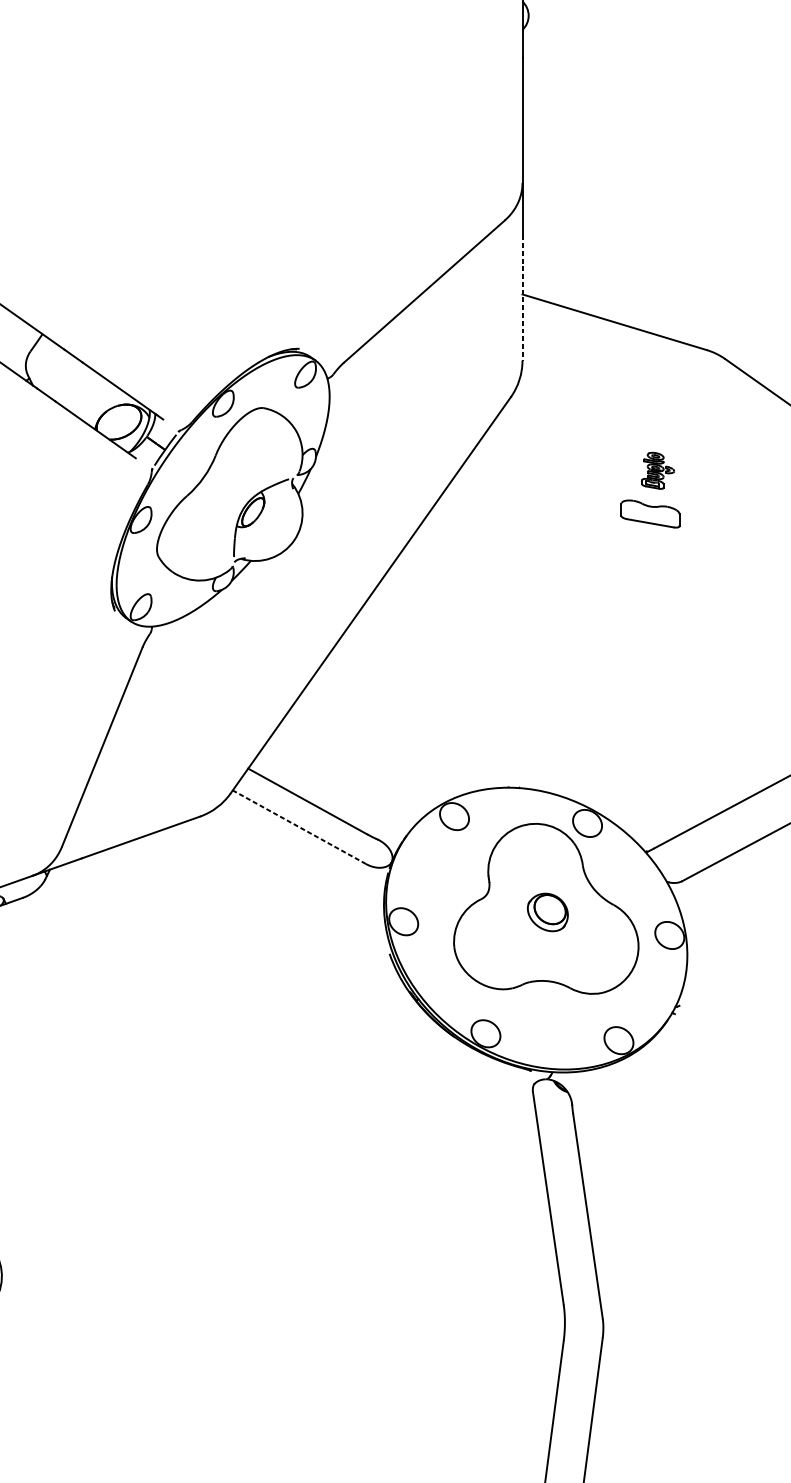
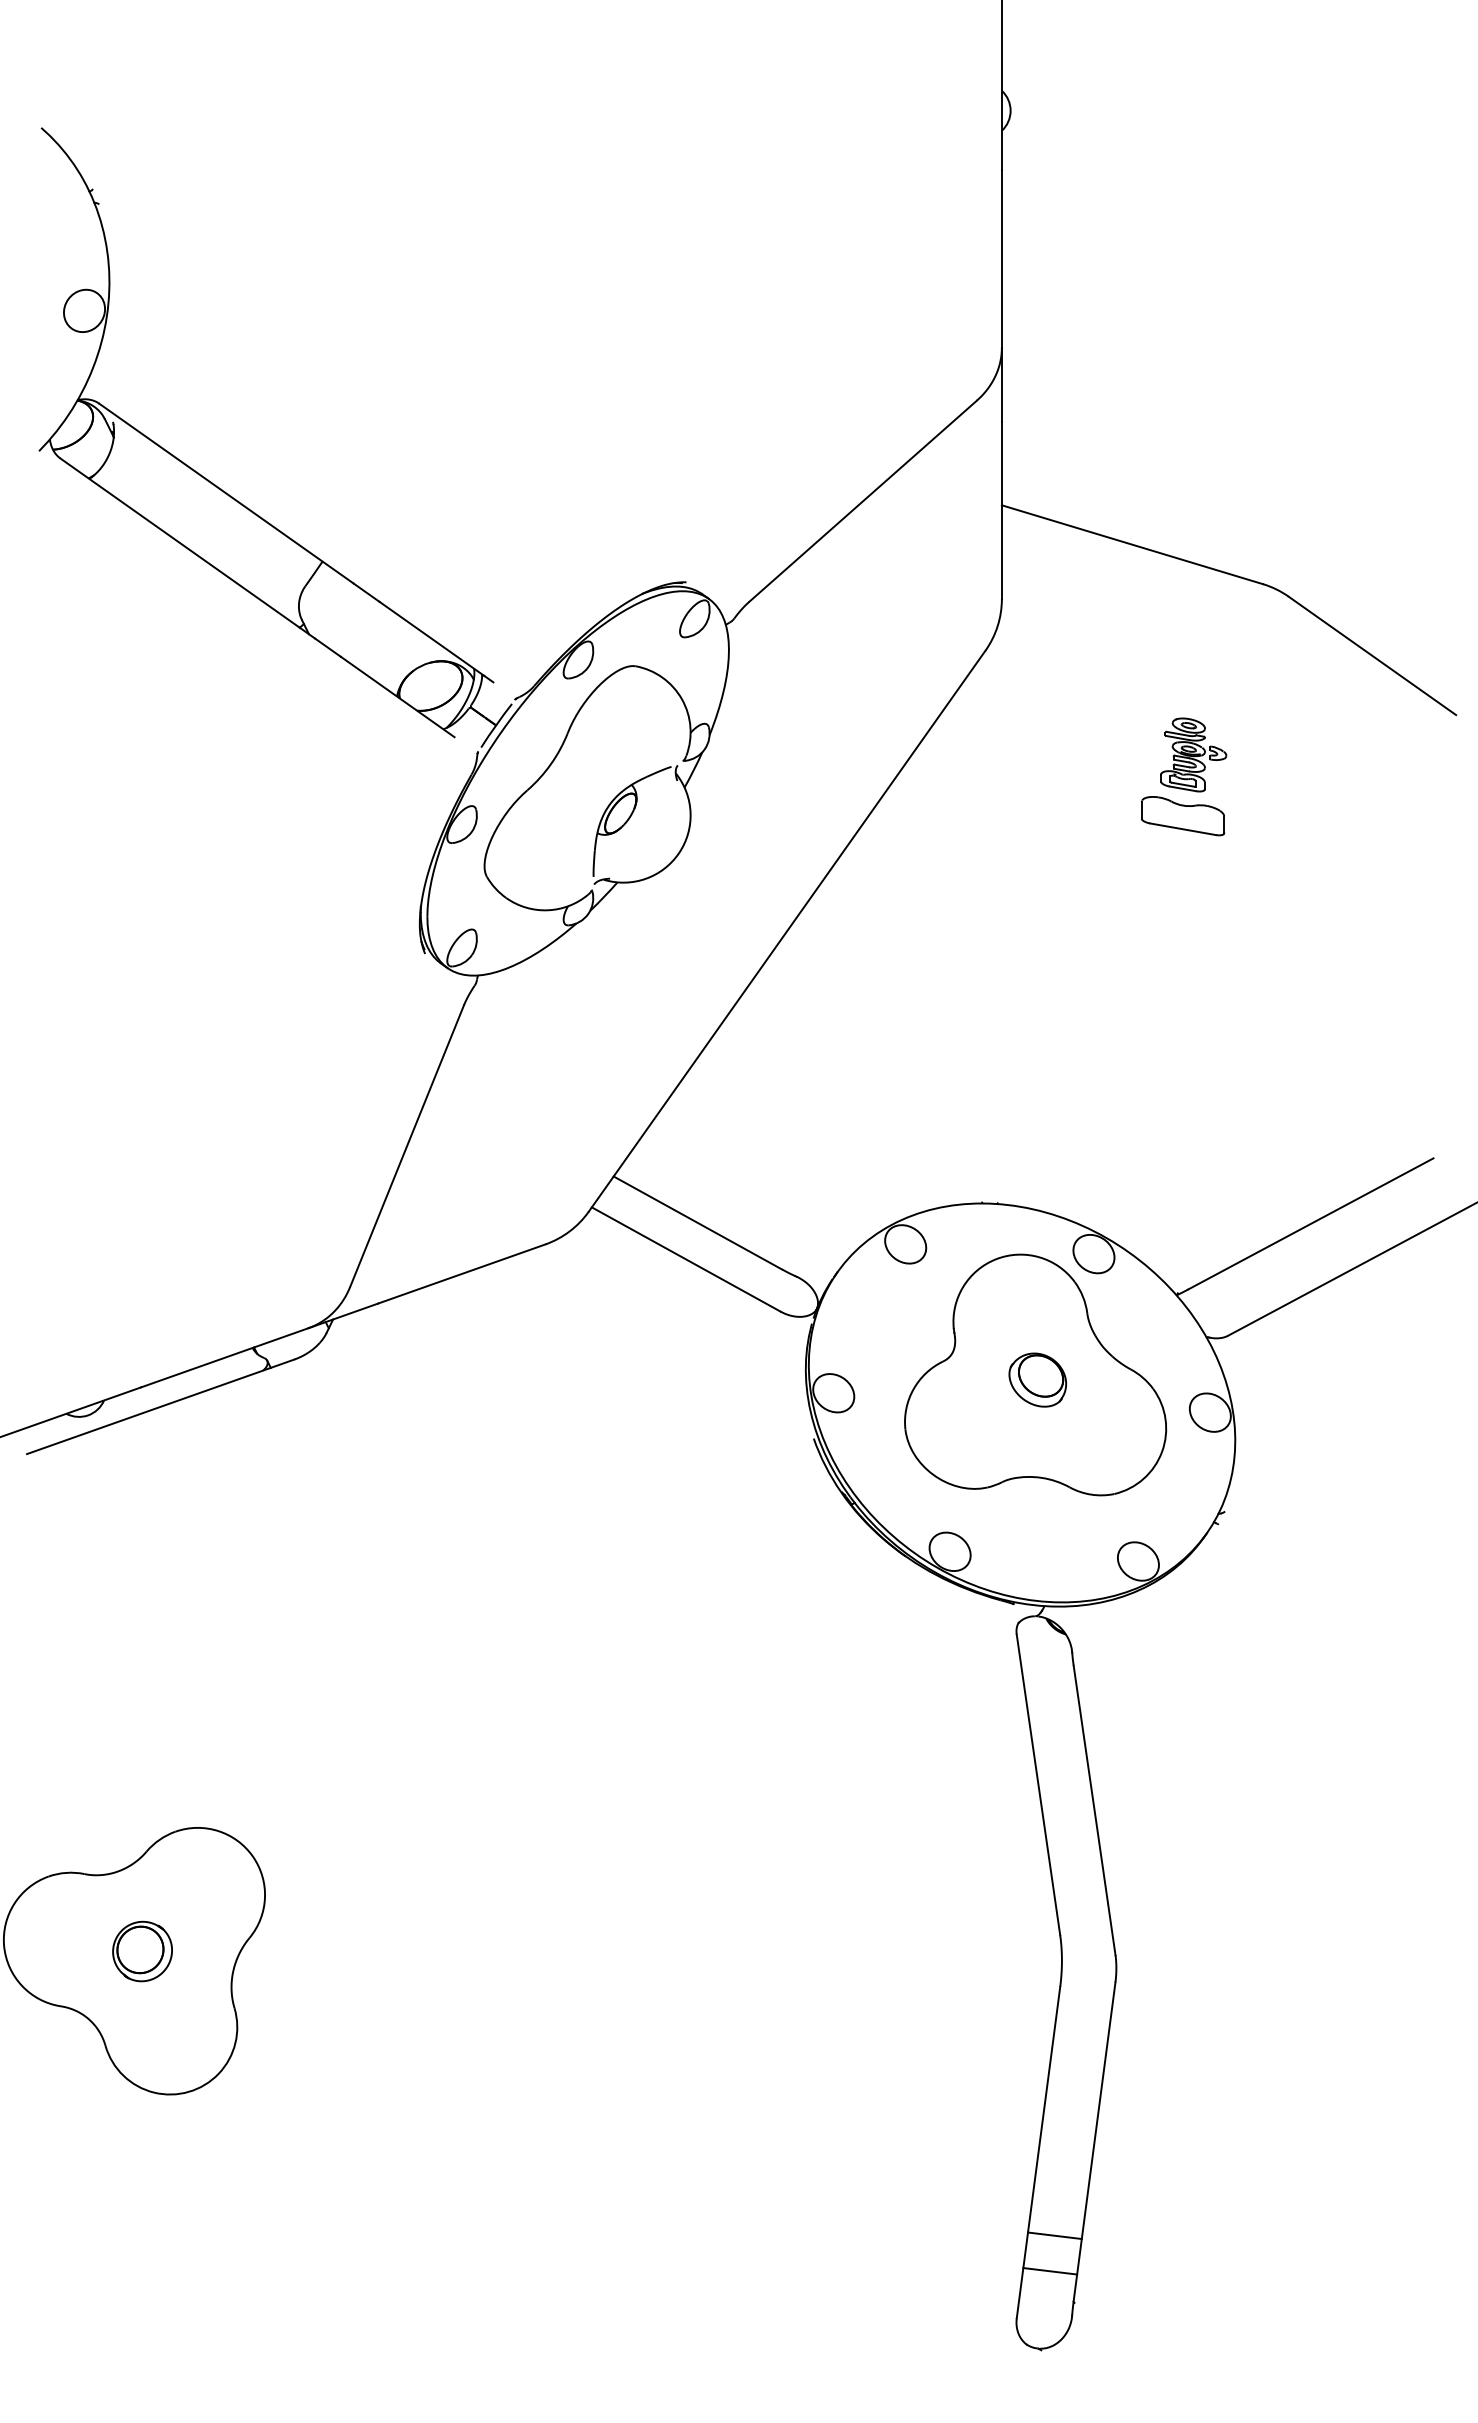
line: (522, 298) -> (1001, 510), dashed -> solid
part: (657, 470) -> (1193, 754), size x1.43
line: (299, 827) -> (686, 1259), dashed -> solid

